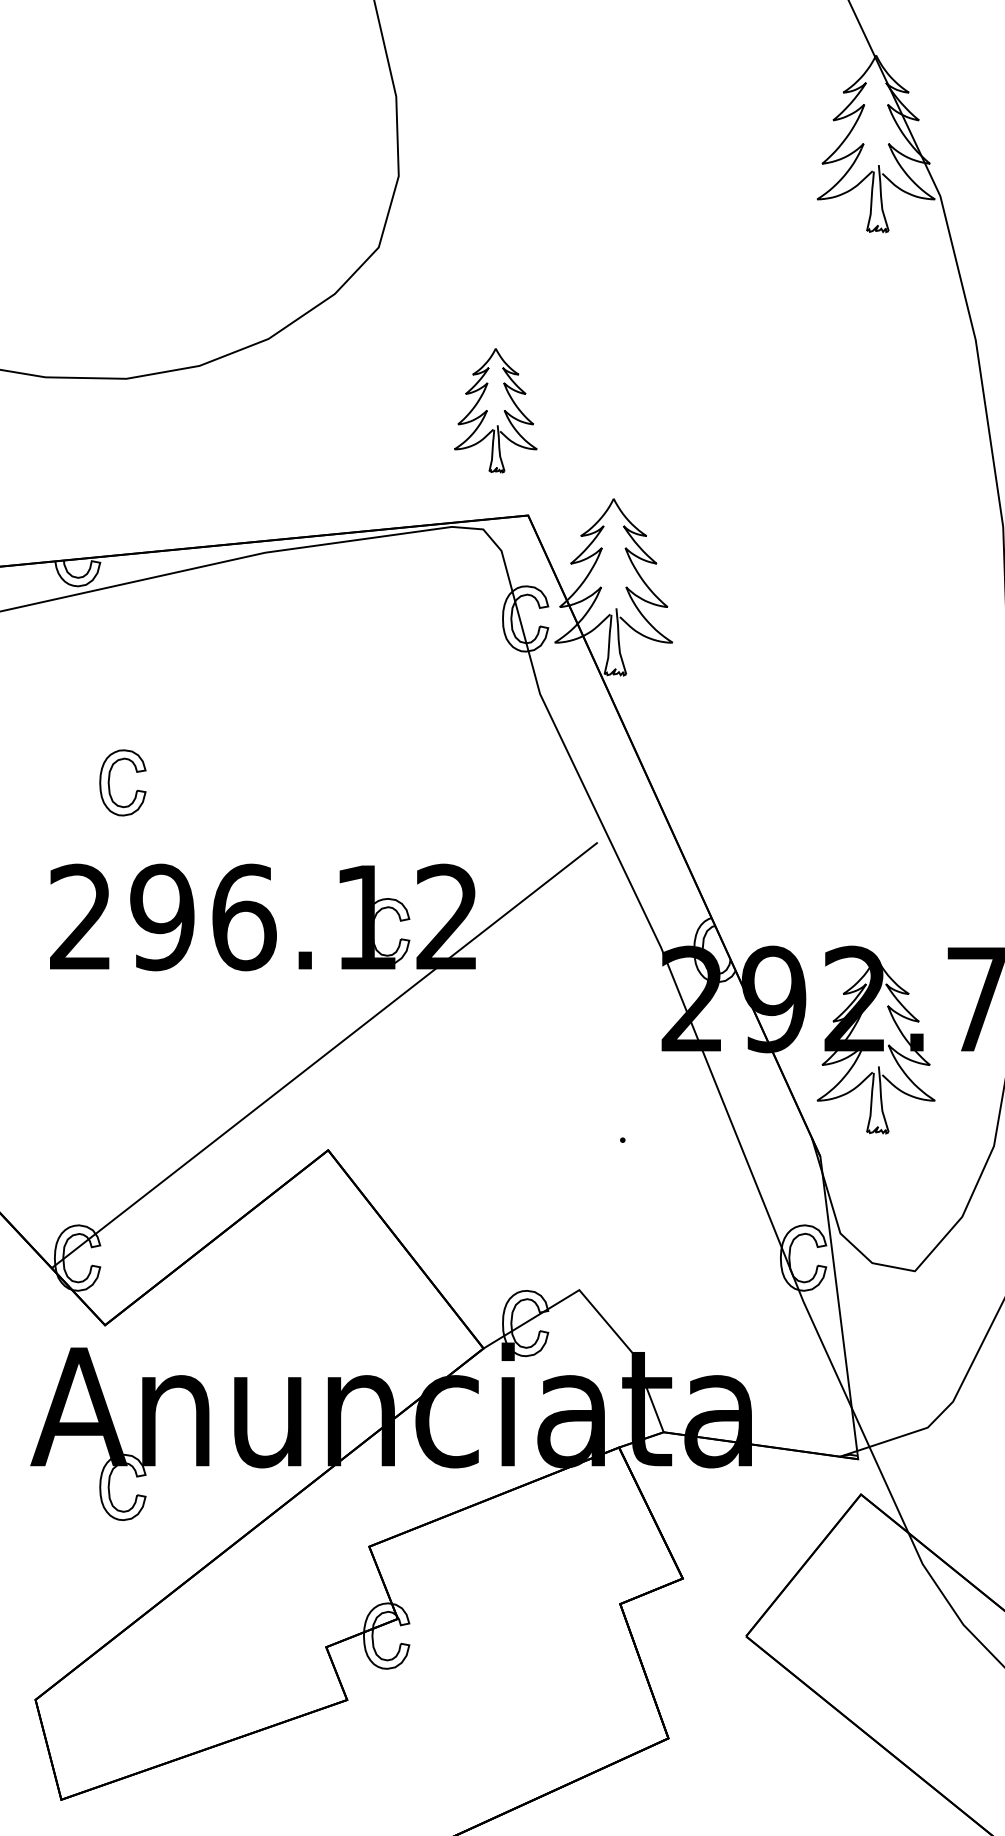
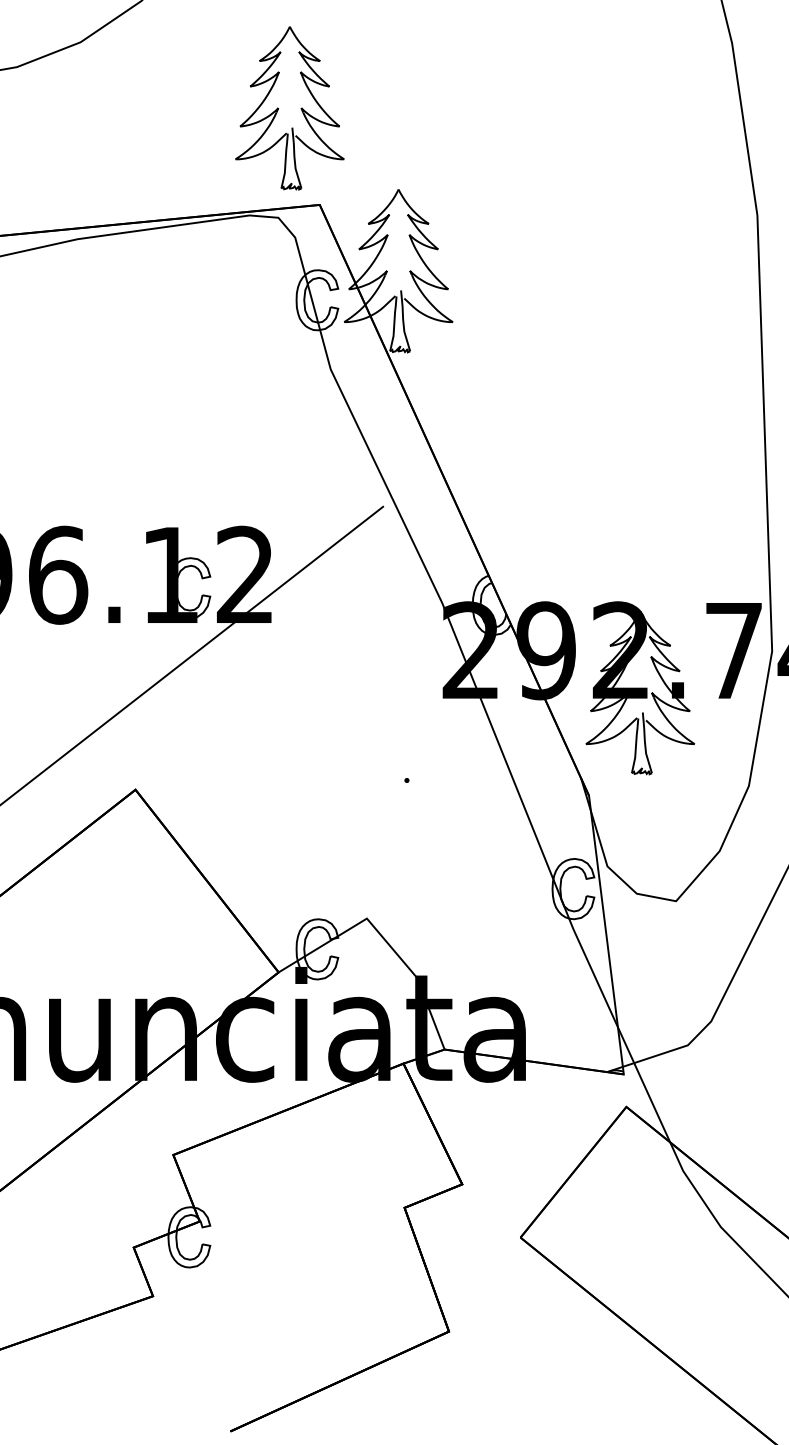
part: (495, 410) -> (289, 108), size x1.43

